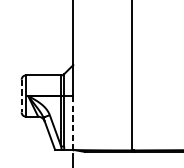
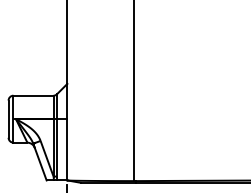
line: (21, 96) -> (8, 119), dashed -> solid
line: (73, 122) -> (67, 149), dashed -> solid

